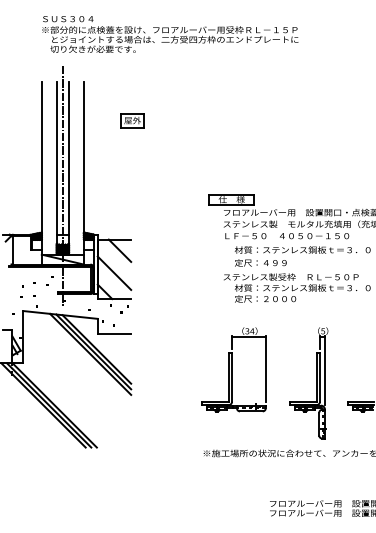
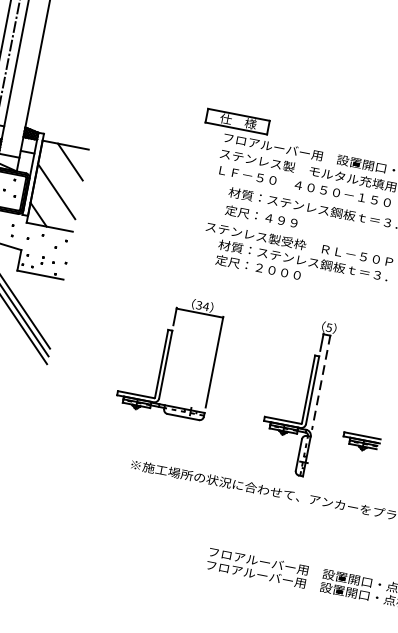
part: (233, 369) -> (169, 354), moved
line: (324, 370) -> (320, 382), solid -> dashed

